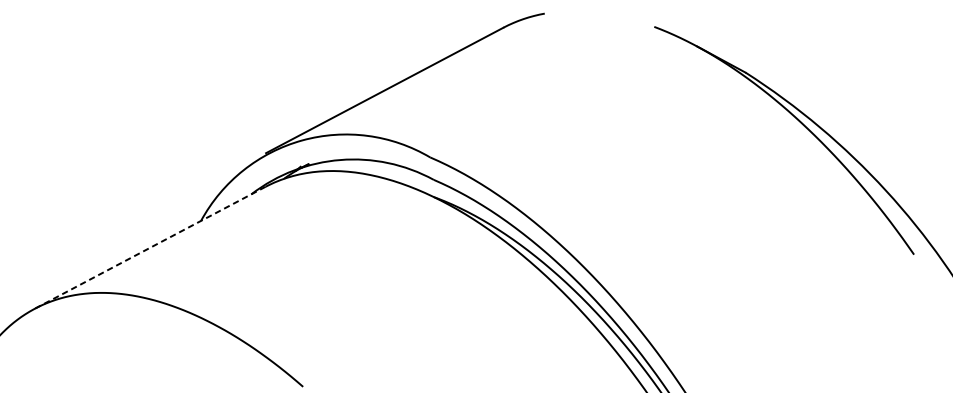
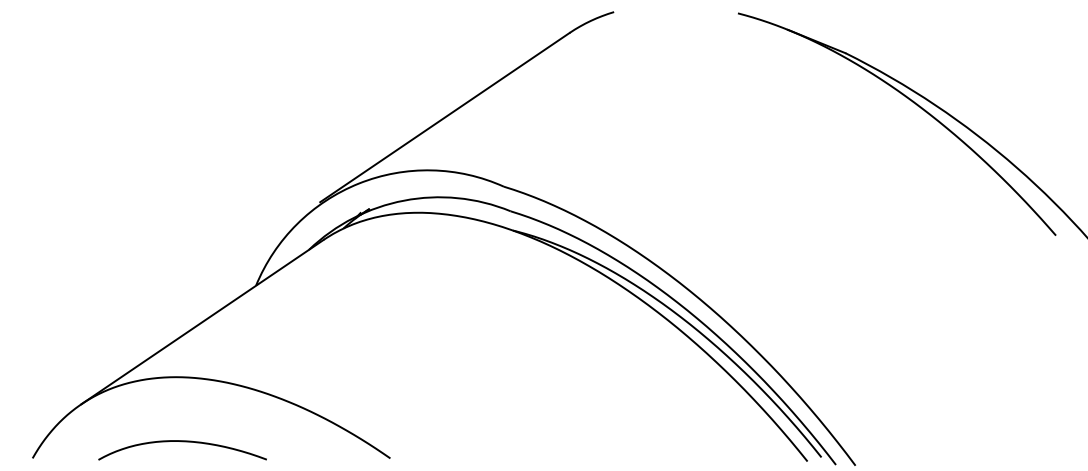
line: (150, 248) -> (202, 322), dashed -> solid
curve: (120, 352) -> (182, 442), added

